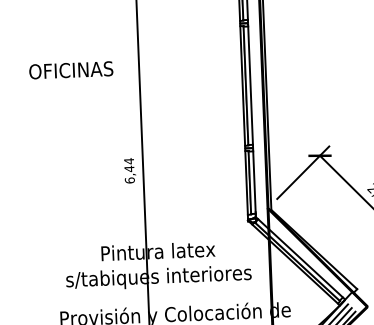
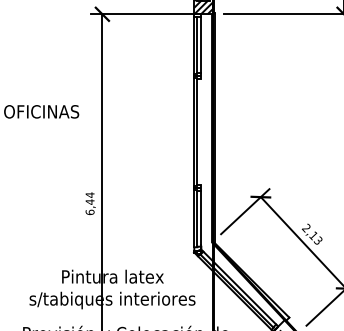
line: (250, 85) -> (201, 131), removed

